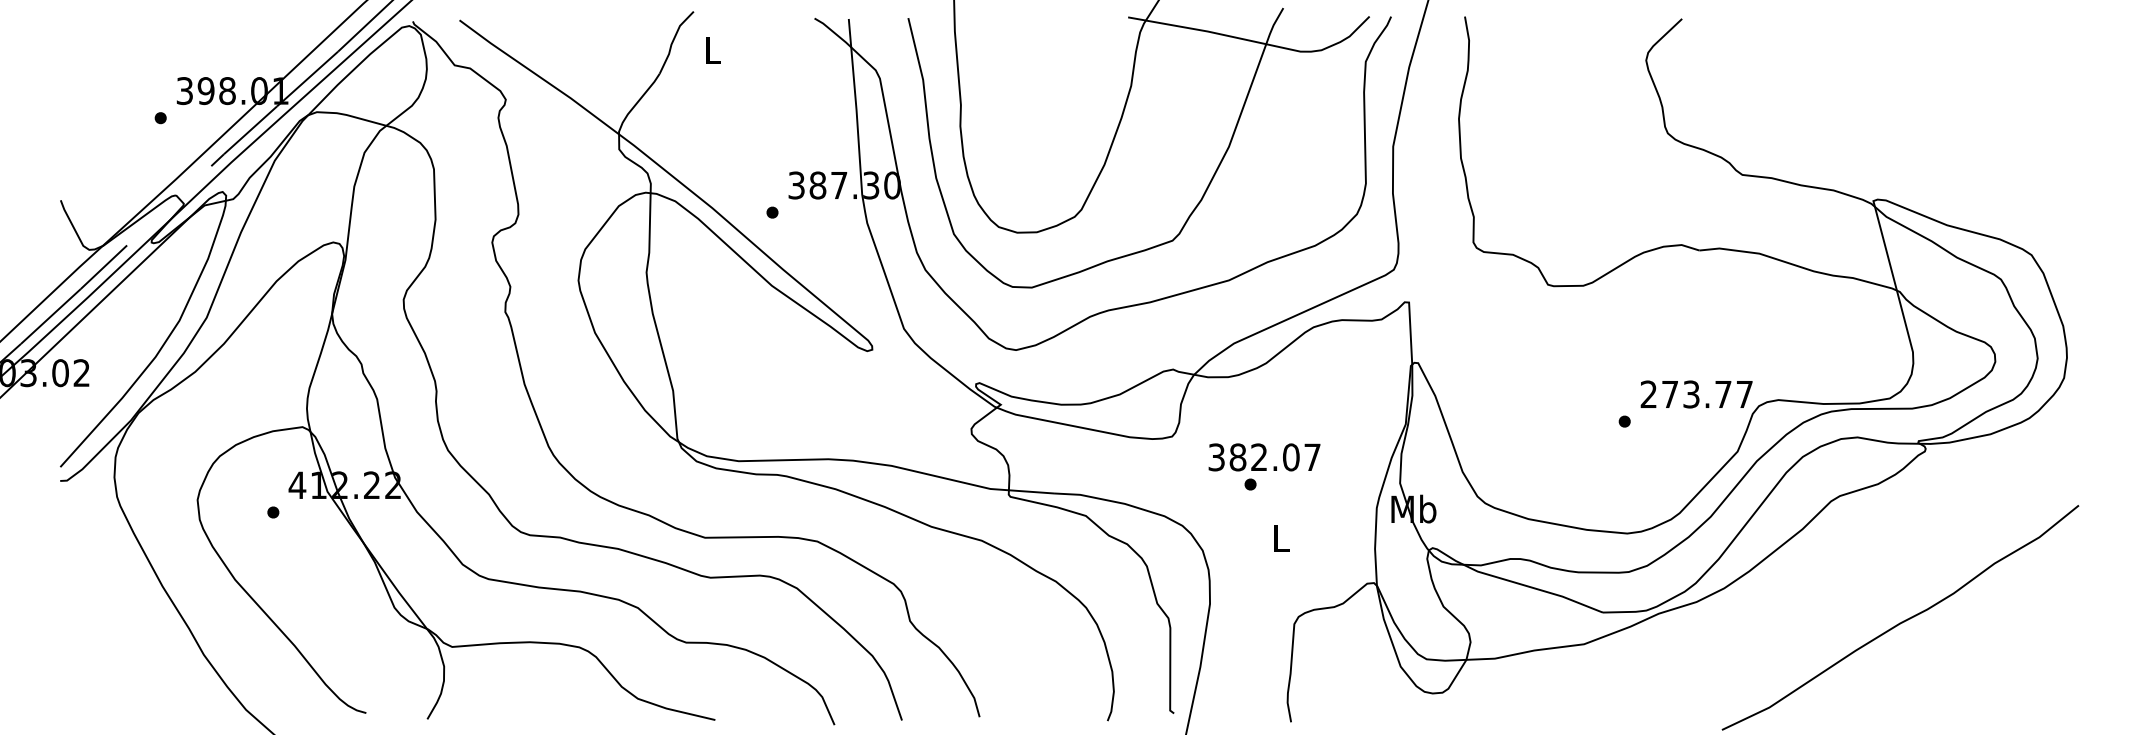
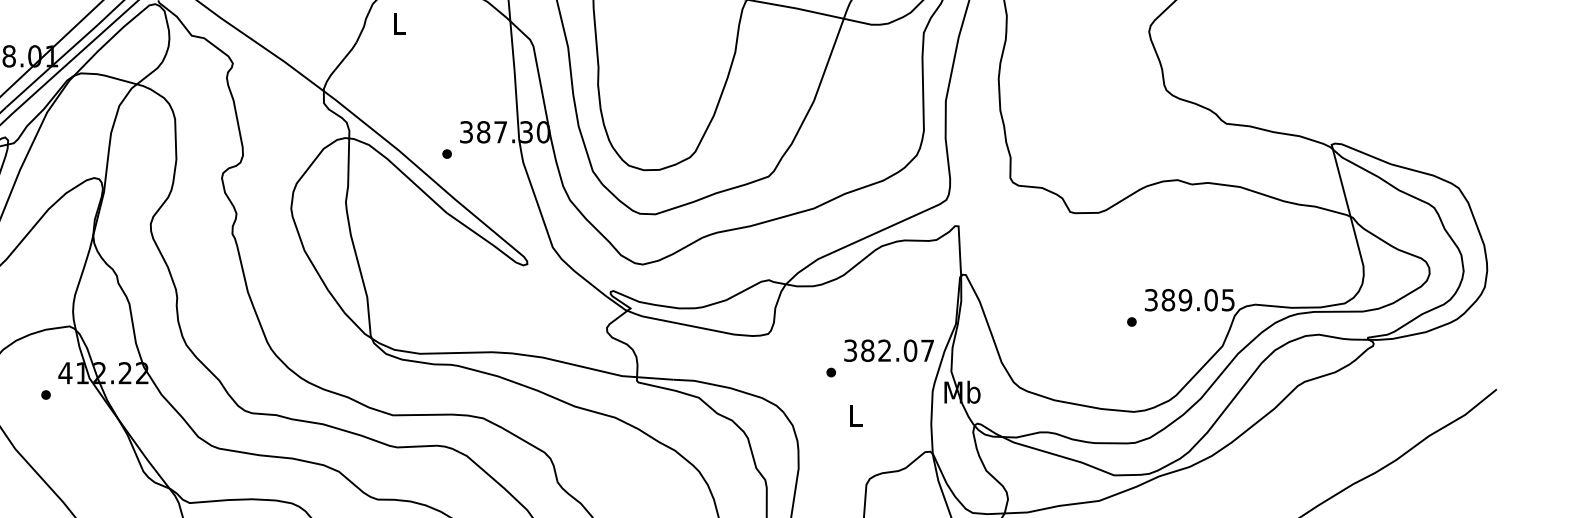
text: (1696, 394) -> (1189, 300), 273.77 -> 389.05
text: (1264, 457) -> (889, 350), moved

